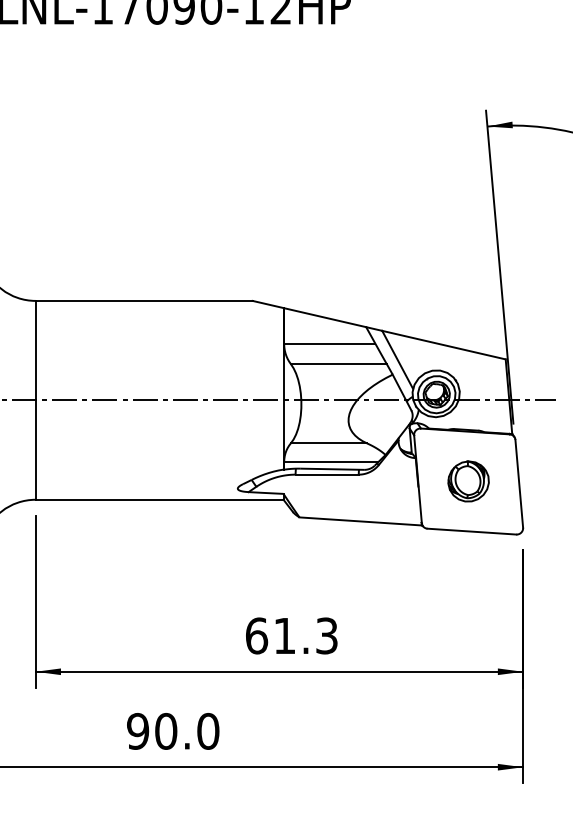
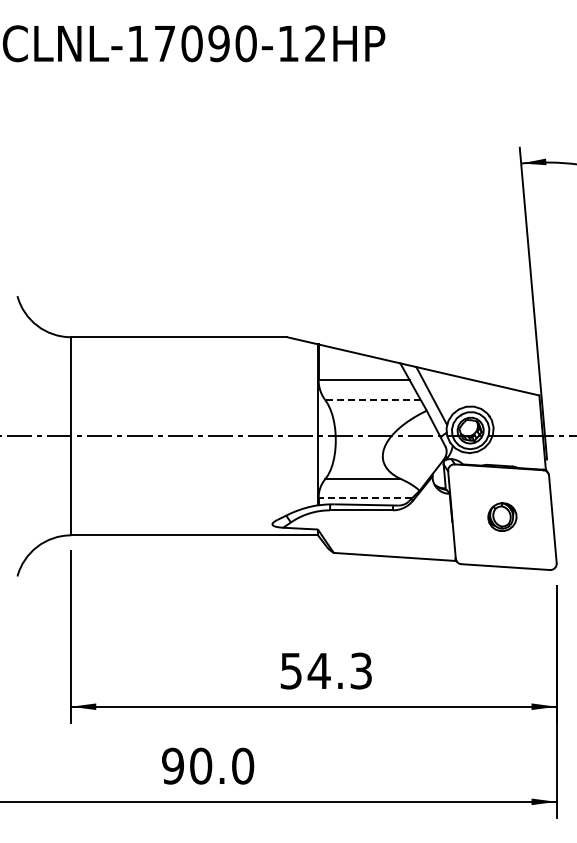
line: (339, 364) -> (373, 400), solid -> dashed
line: (331, 462) -> (365, 498), solid -> dashed
part: (468, 480) -> (502, 516), size x0.7
text: (270, 635) -> (305, 670), 61.3 -> 54.3

